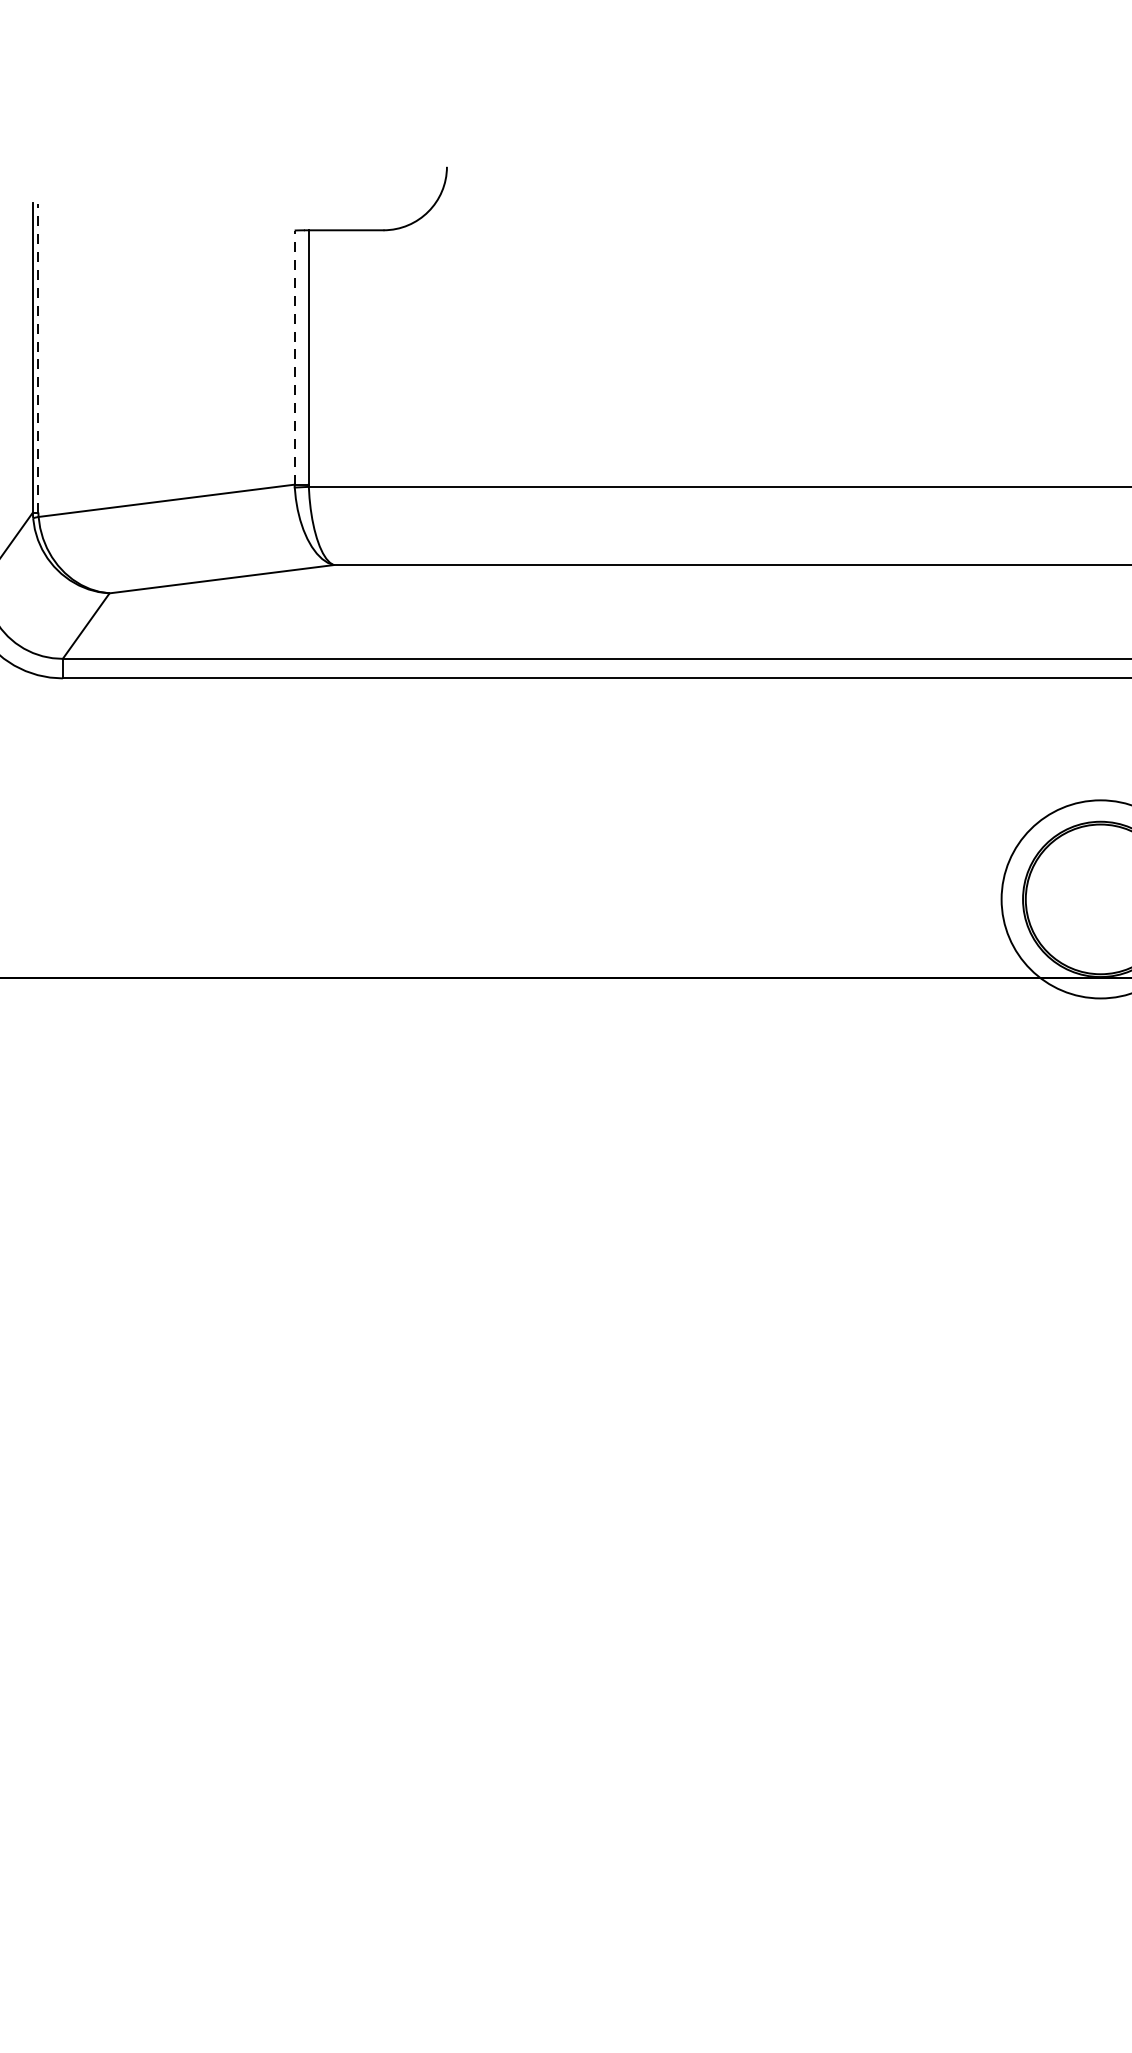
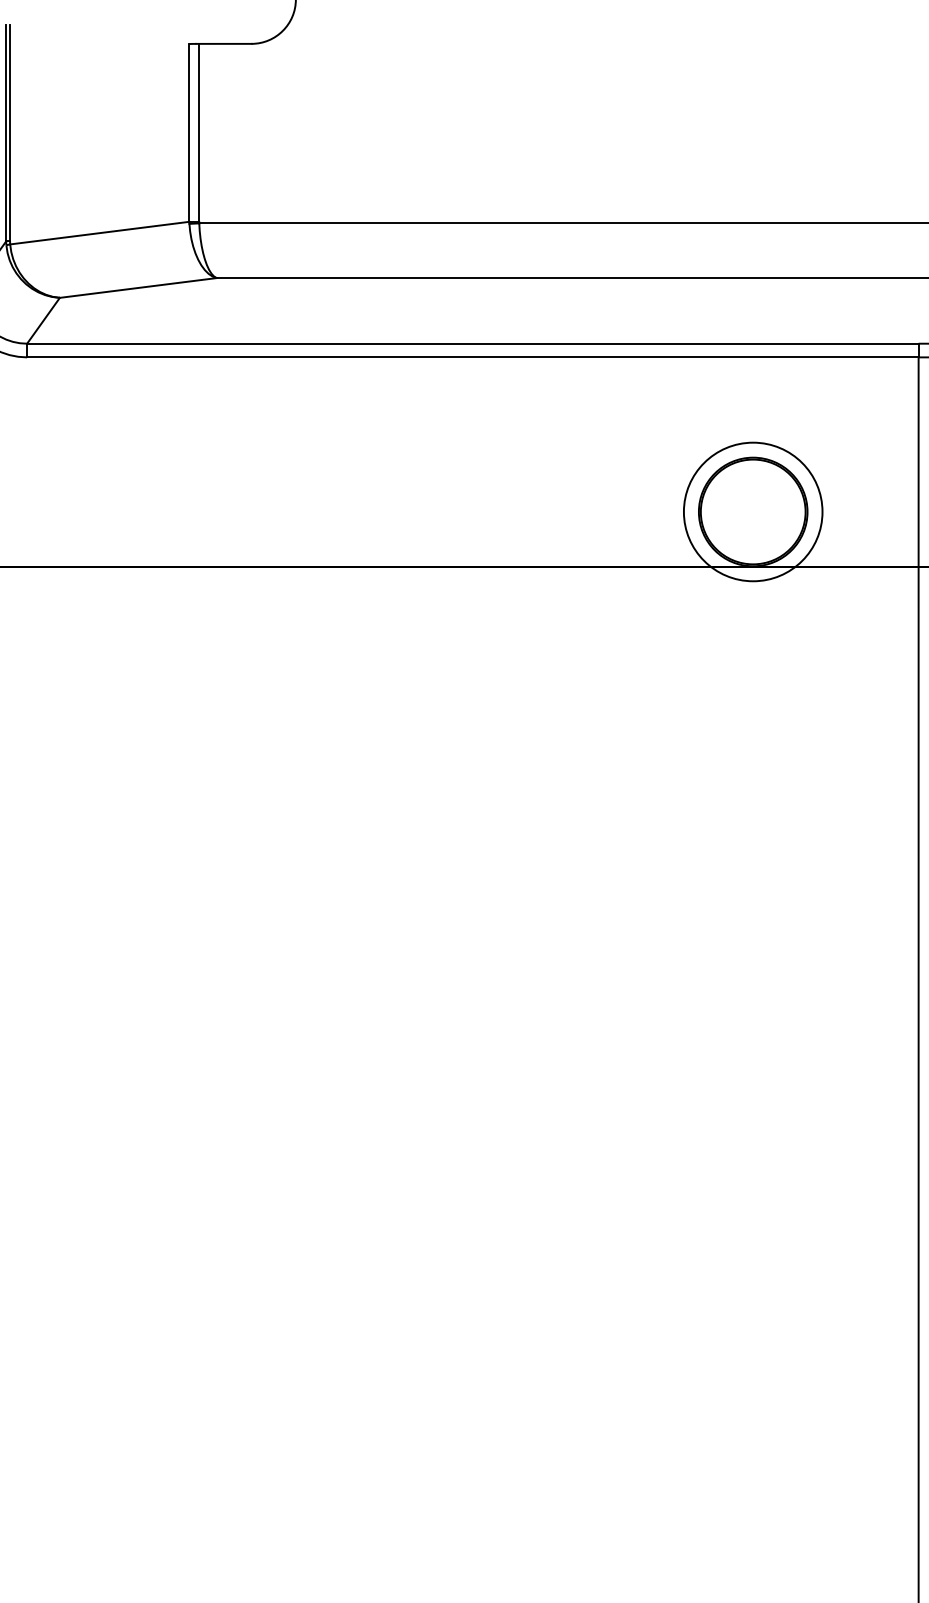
line: (294, 356) -> (189, 132), dashed -> solid
line: (39, 358) -> (10, 133), dashed -> solid

